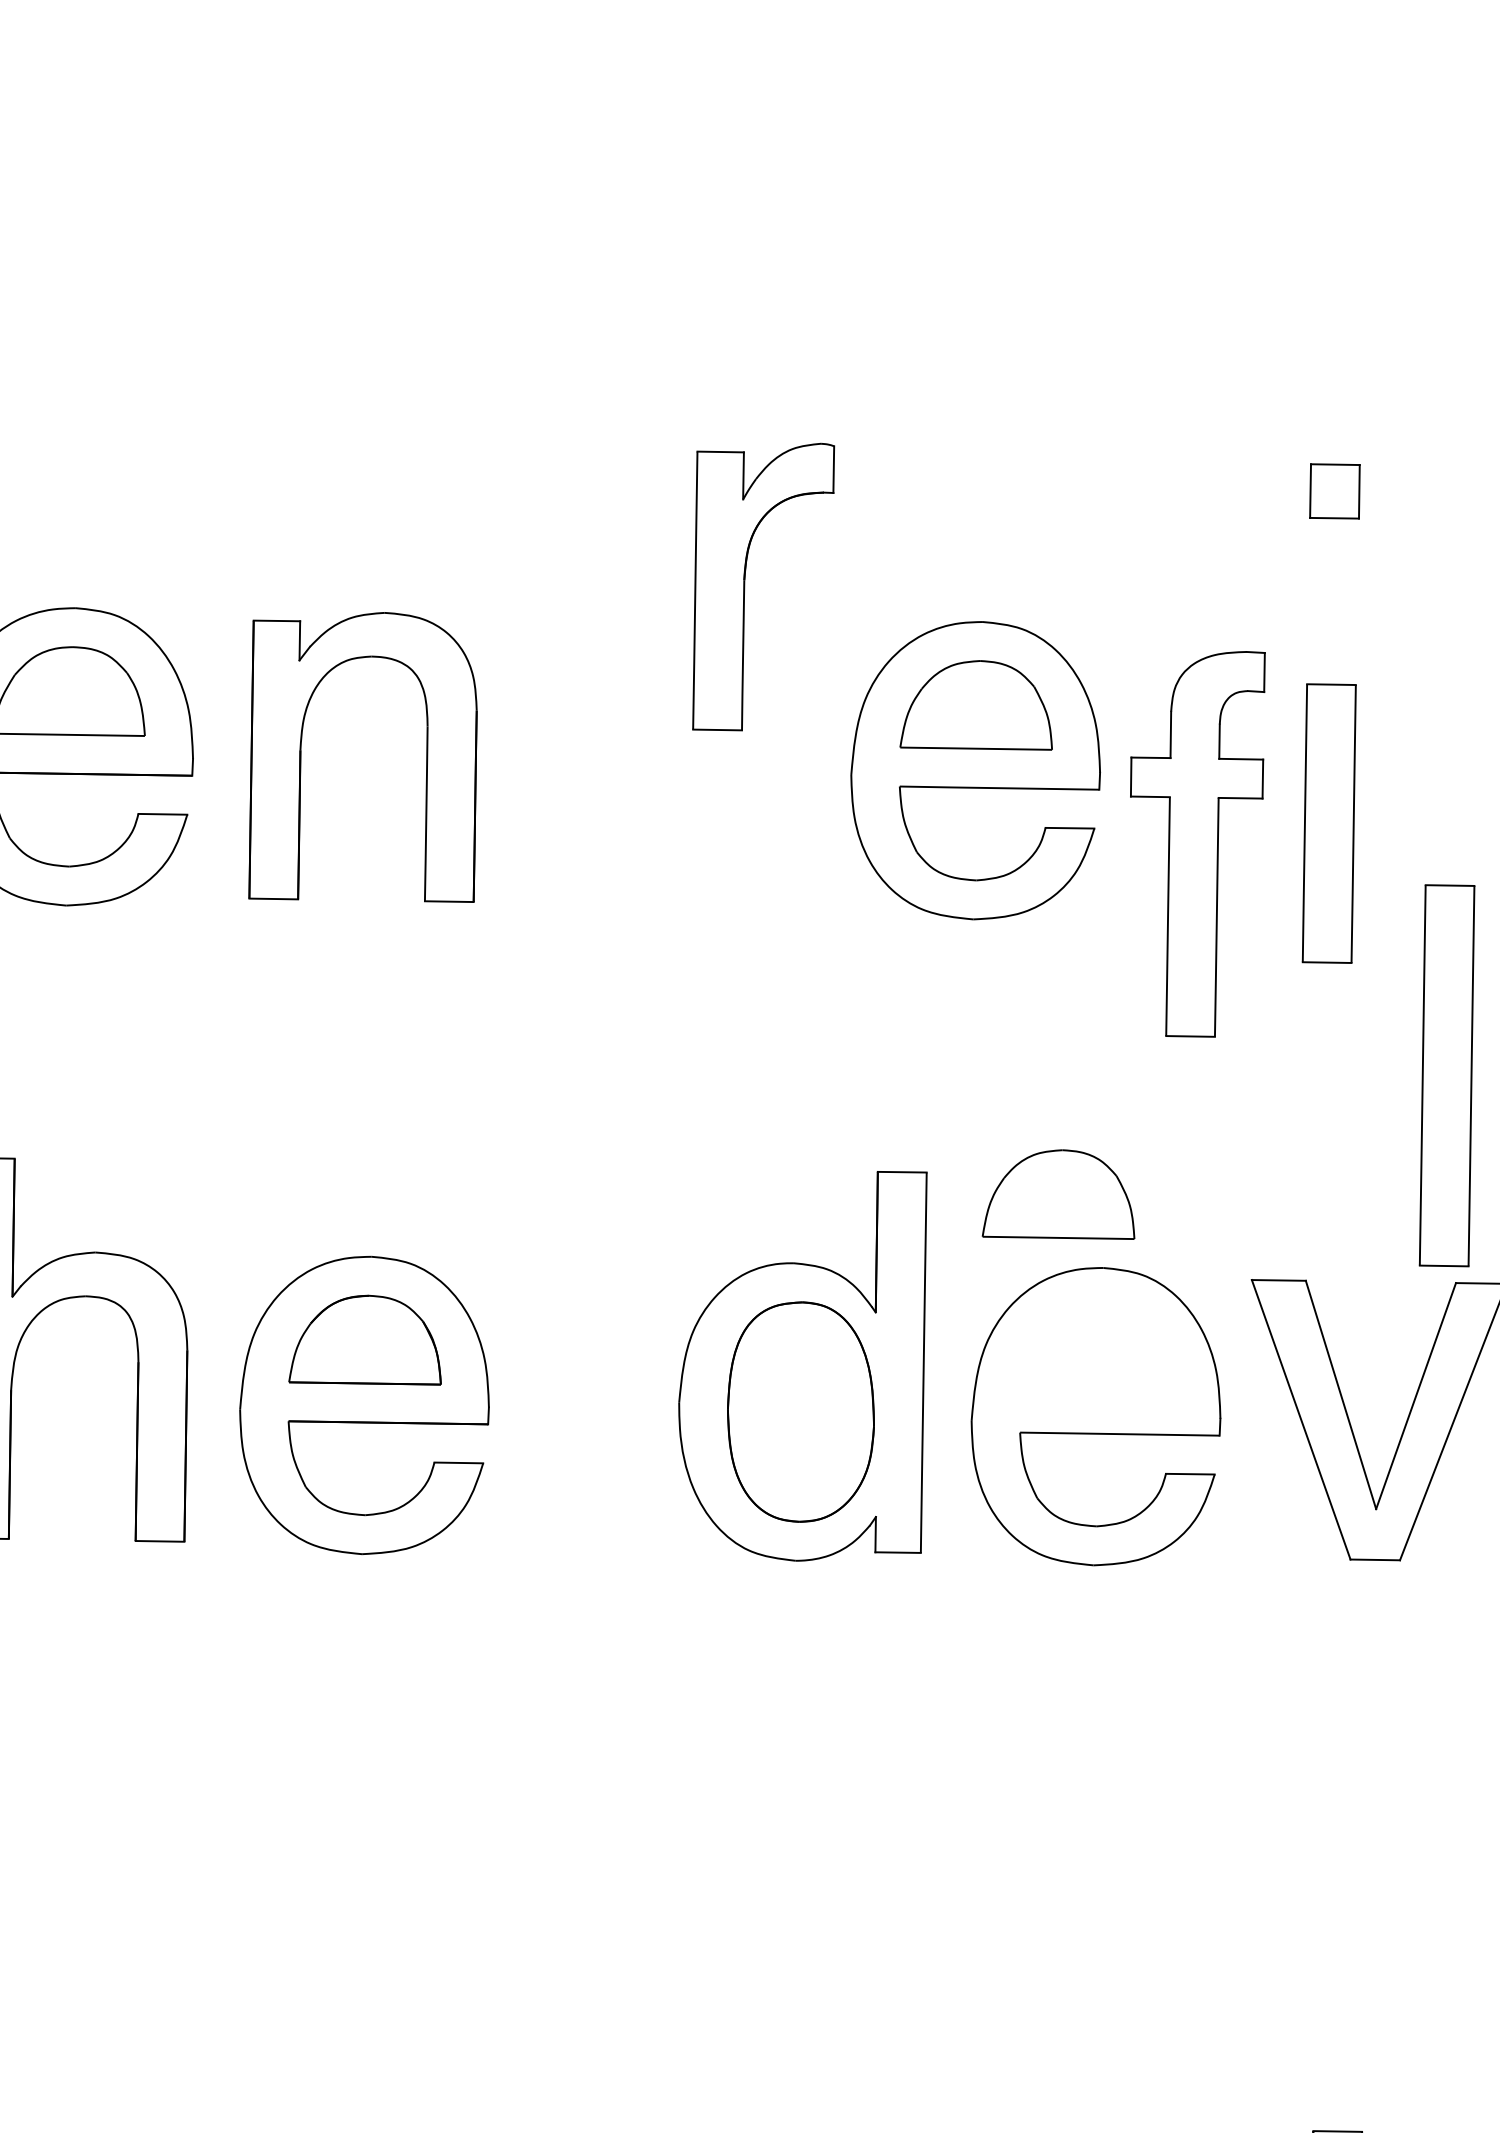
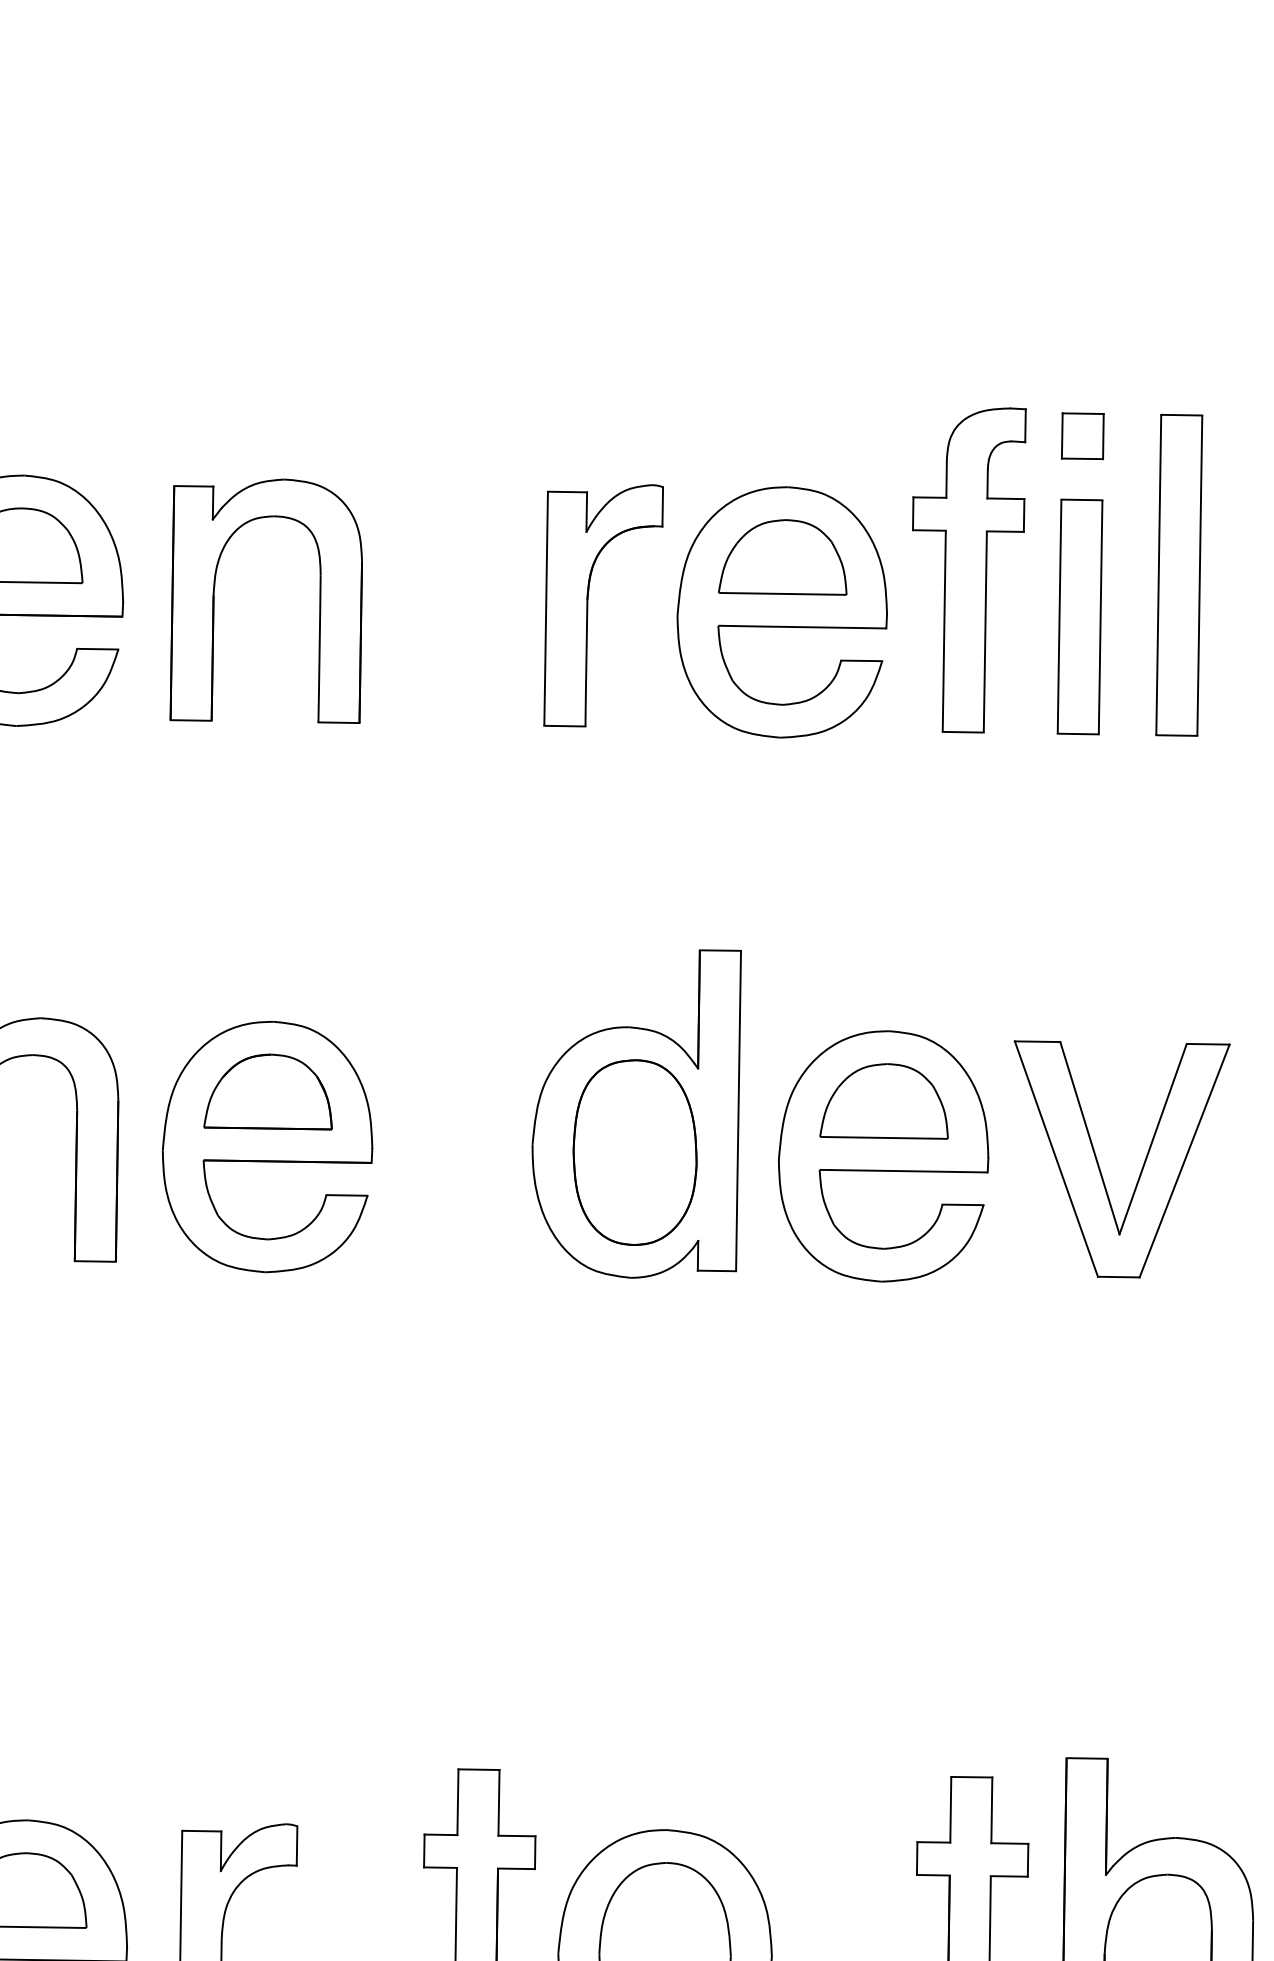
part: (1334, 491) -> (1082, 436), moved
part: (745, 586) -> (588, 605), moved
part: (1328, 823) -> (1079, 616), moved
part: (1198, 844) -> (969, 570), moved
part: (1447, 1075) -> (1179, 575), moved
part: (1057, 1194) -> (883, 1101), moved

